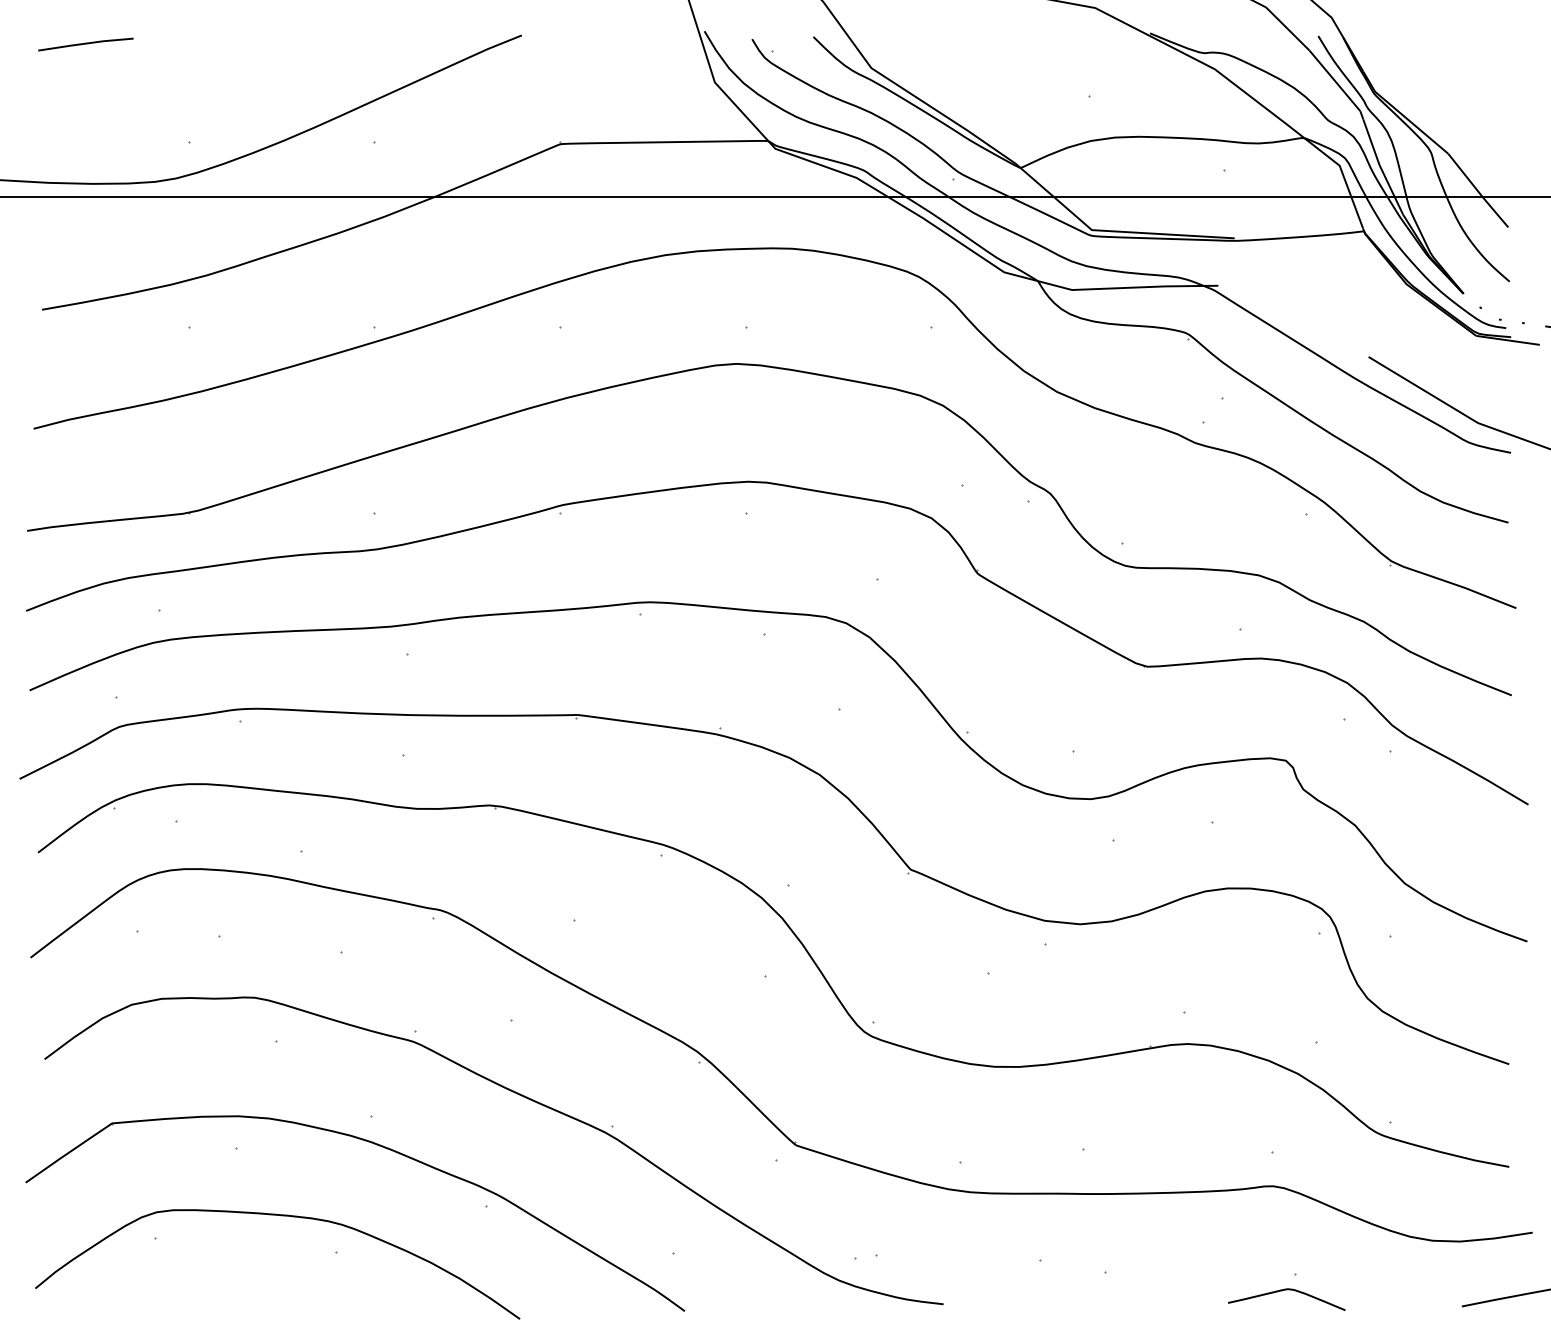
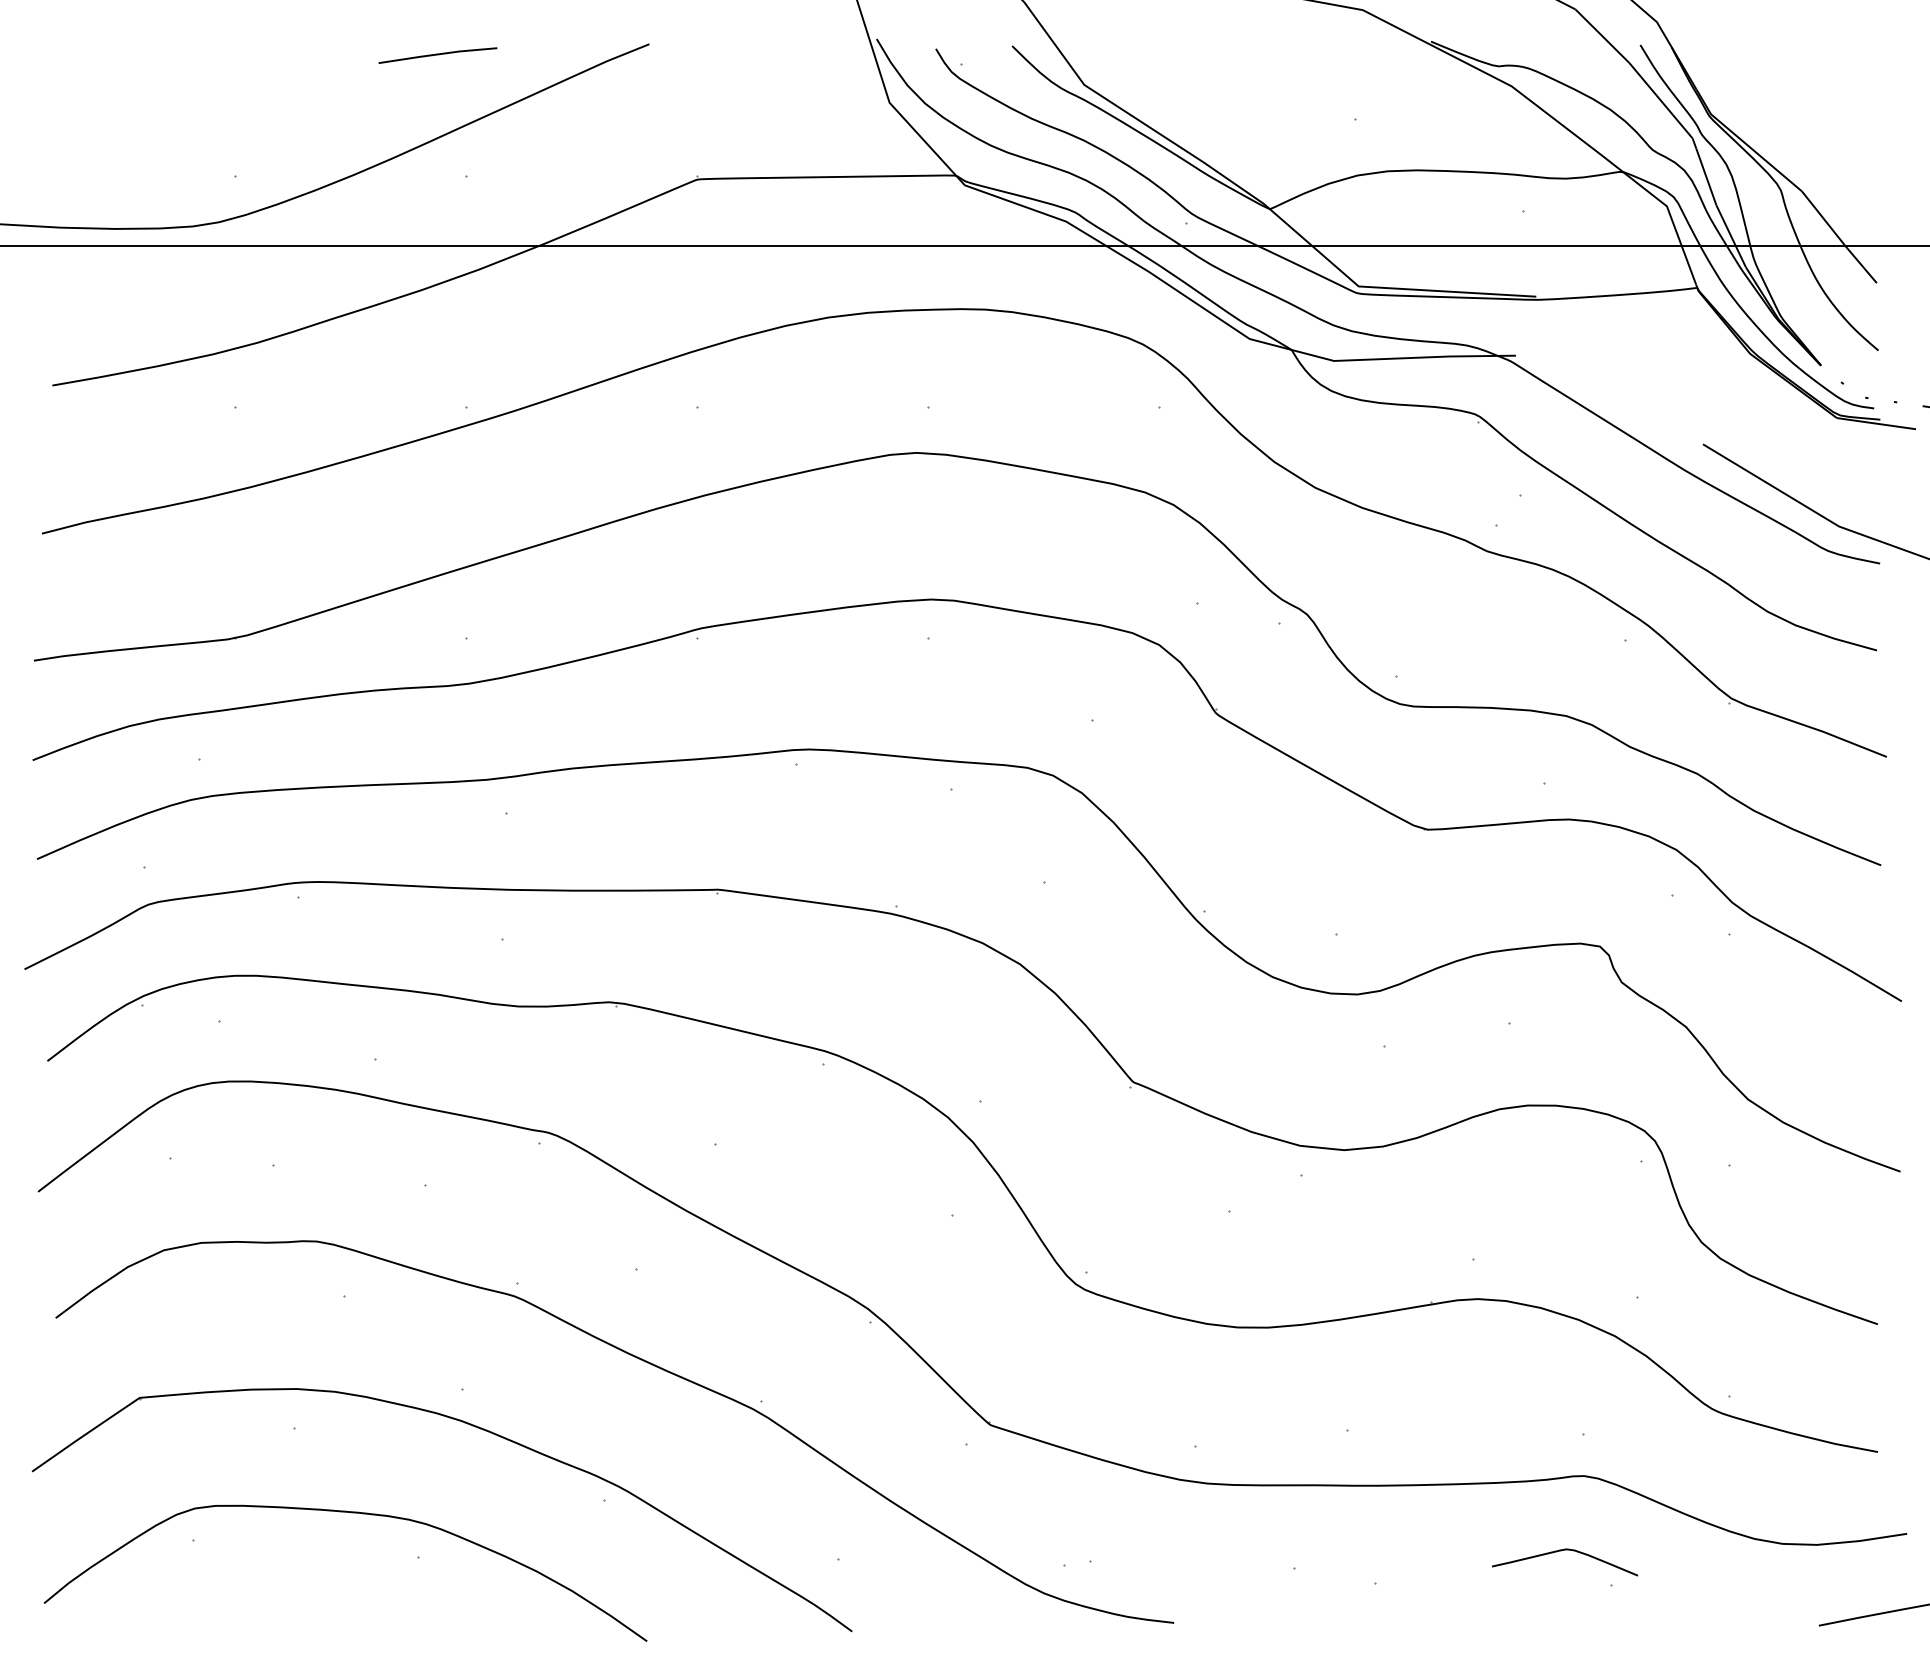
line: (85, 44) -> (437, 55), moved
curve: (1282, 1291) -> (1559, 1552), moved

